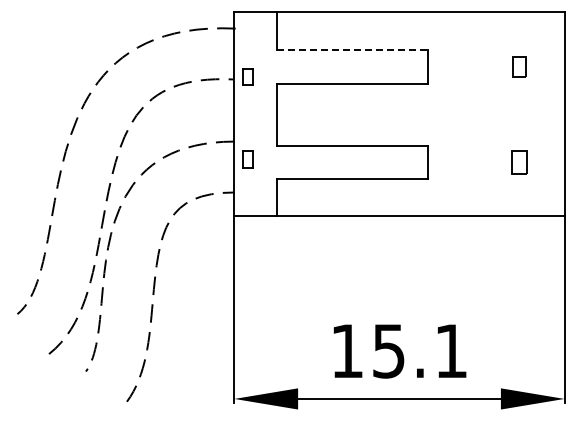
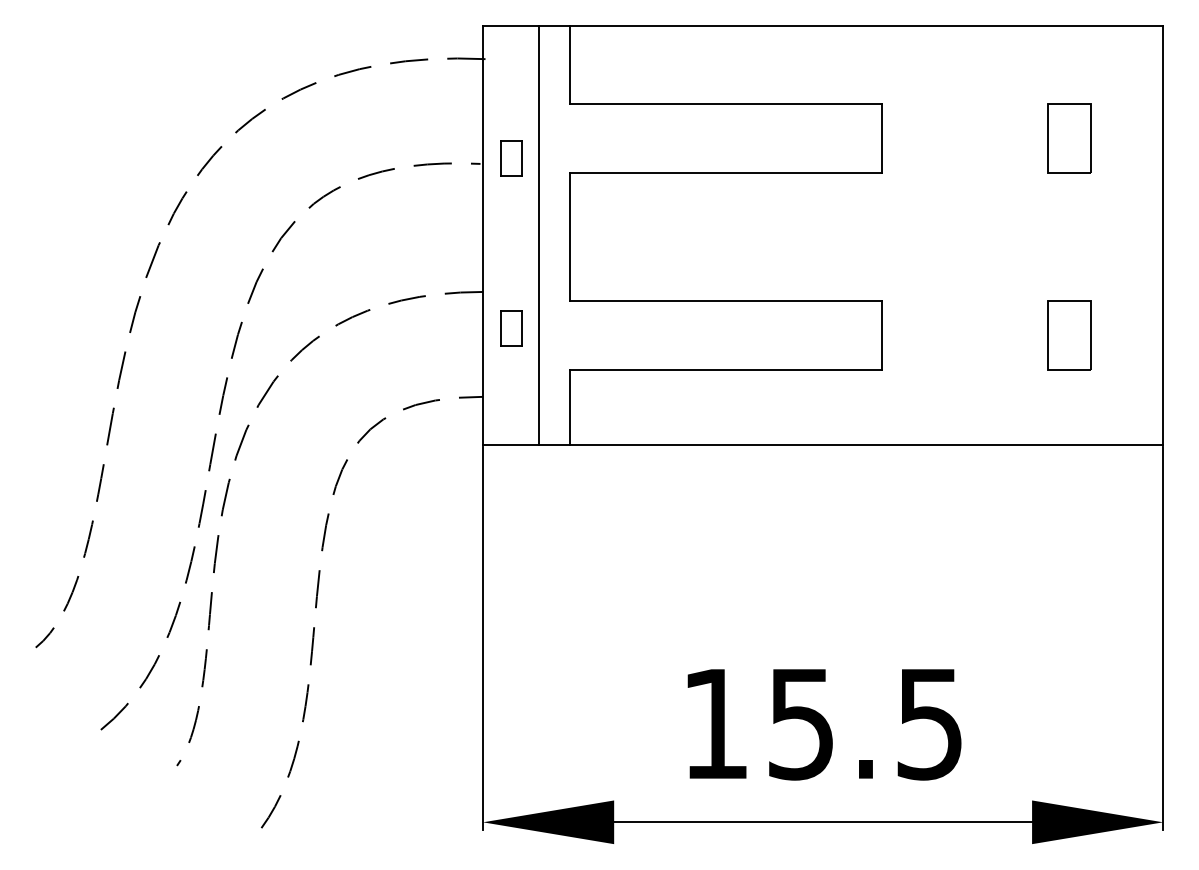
line: (352, 50) -> (726, 104), dashed -> solid
part: (519, 66) -> (1070, 137), size x1.67
line: (261, 113) -> (538, 234), added
part: (519, 162) -> (1070, 335), size x1.43
text: (450, 351) -> (928, 724), 15.1 -> 15.5

